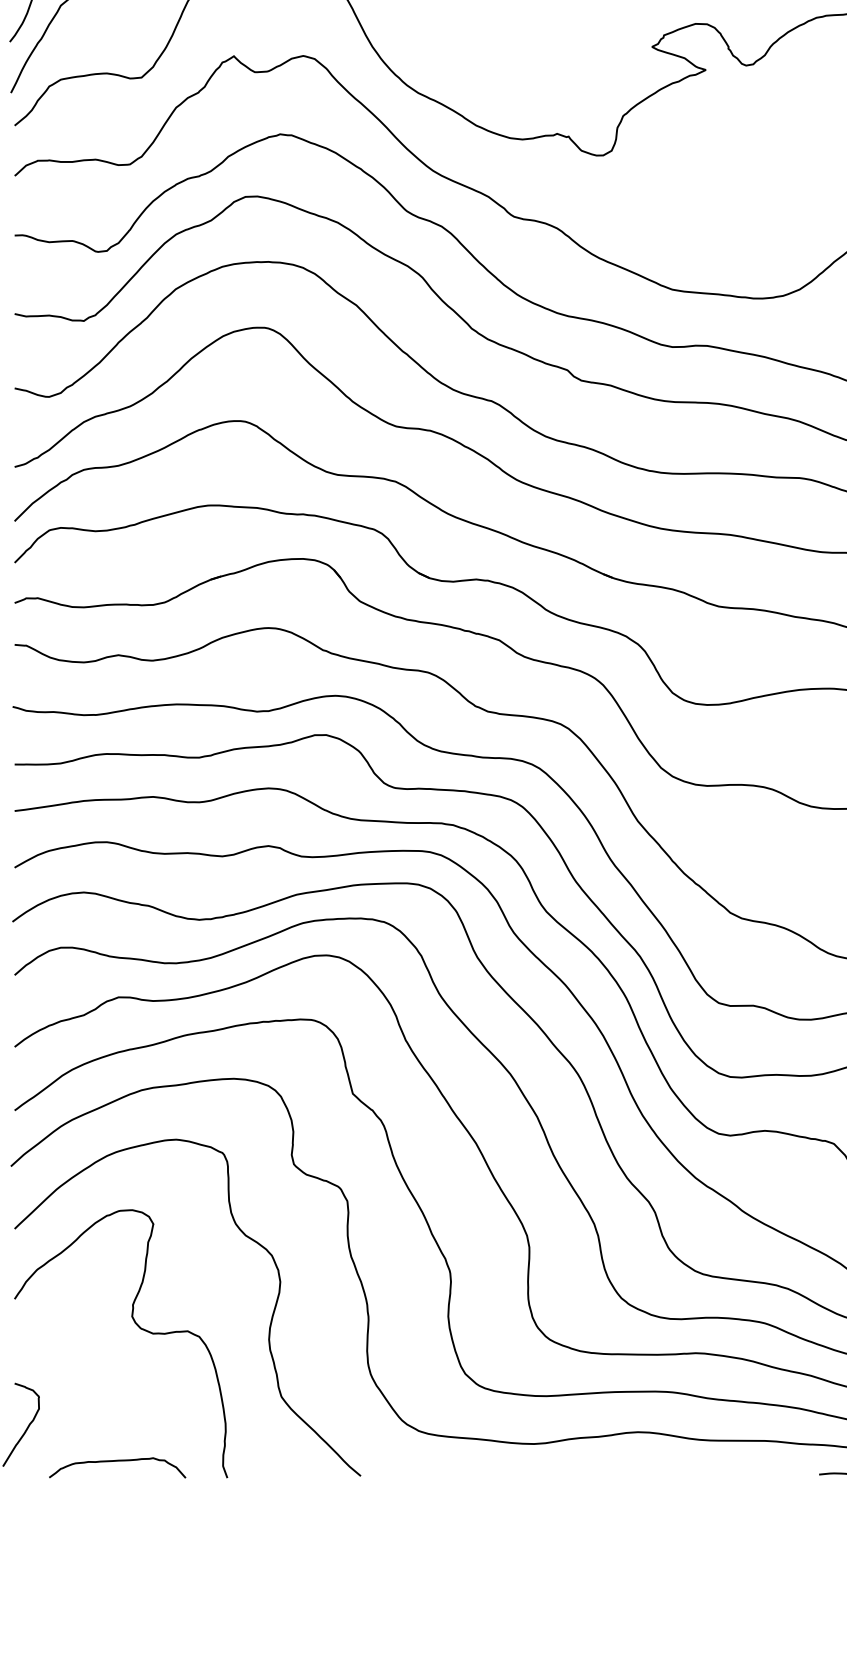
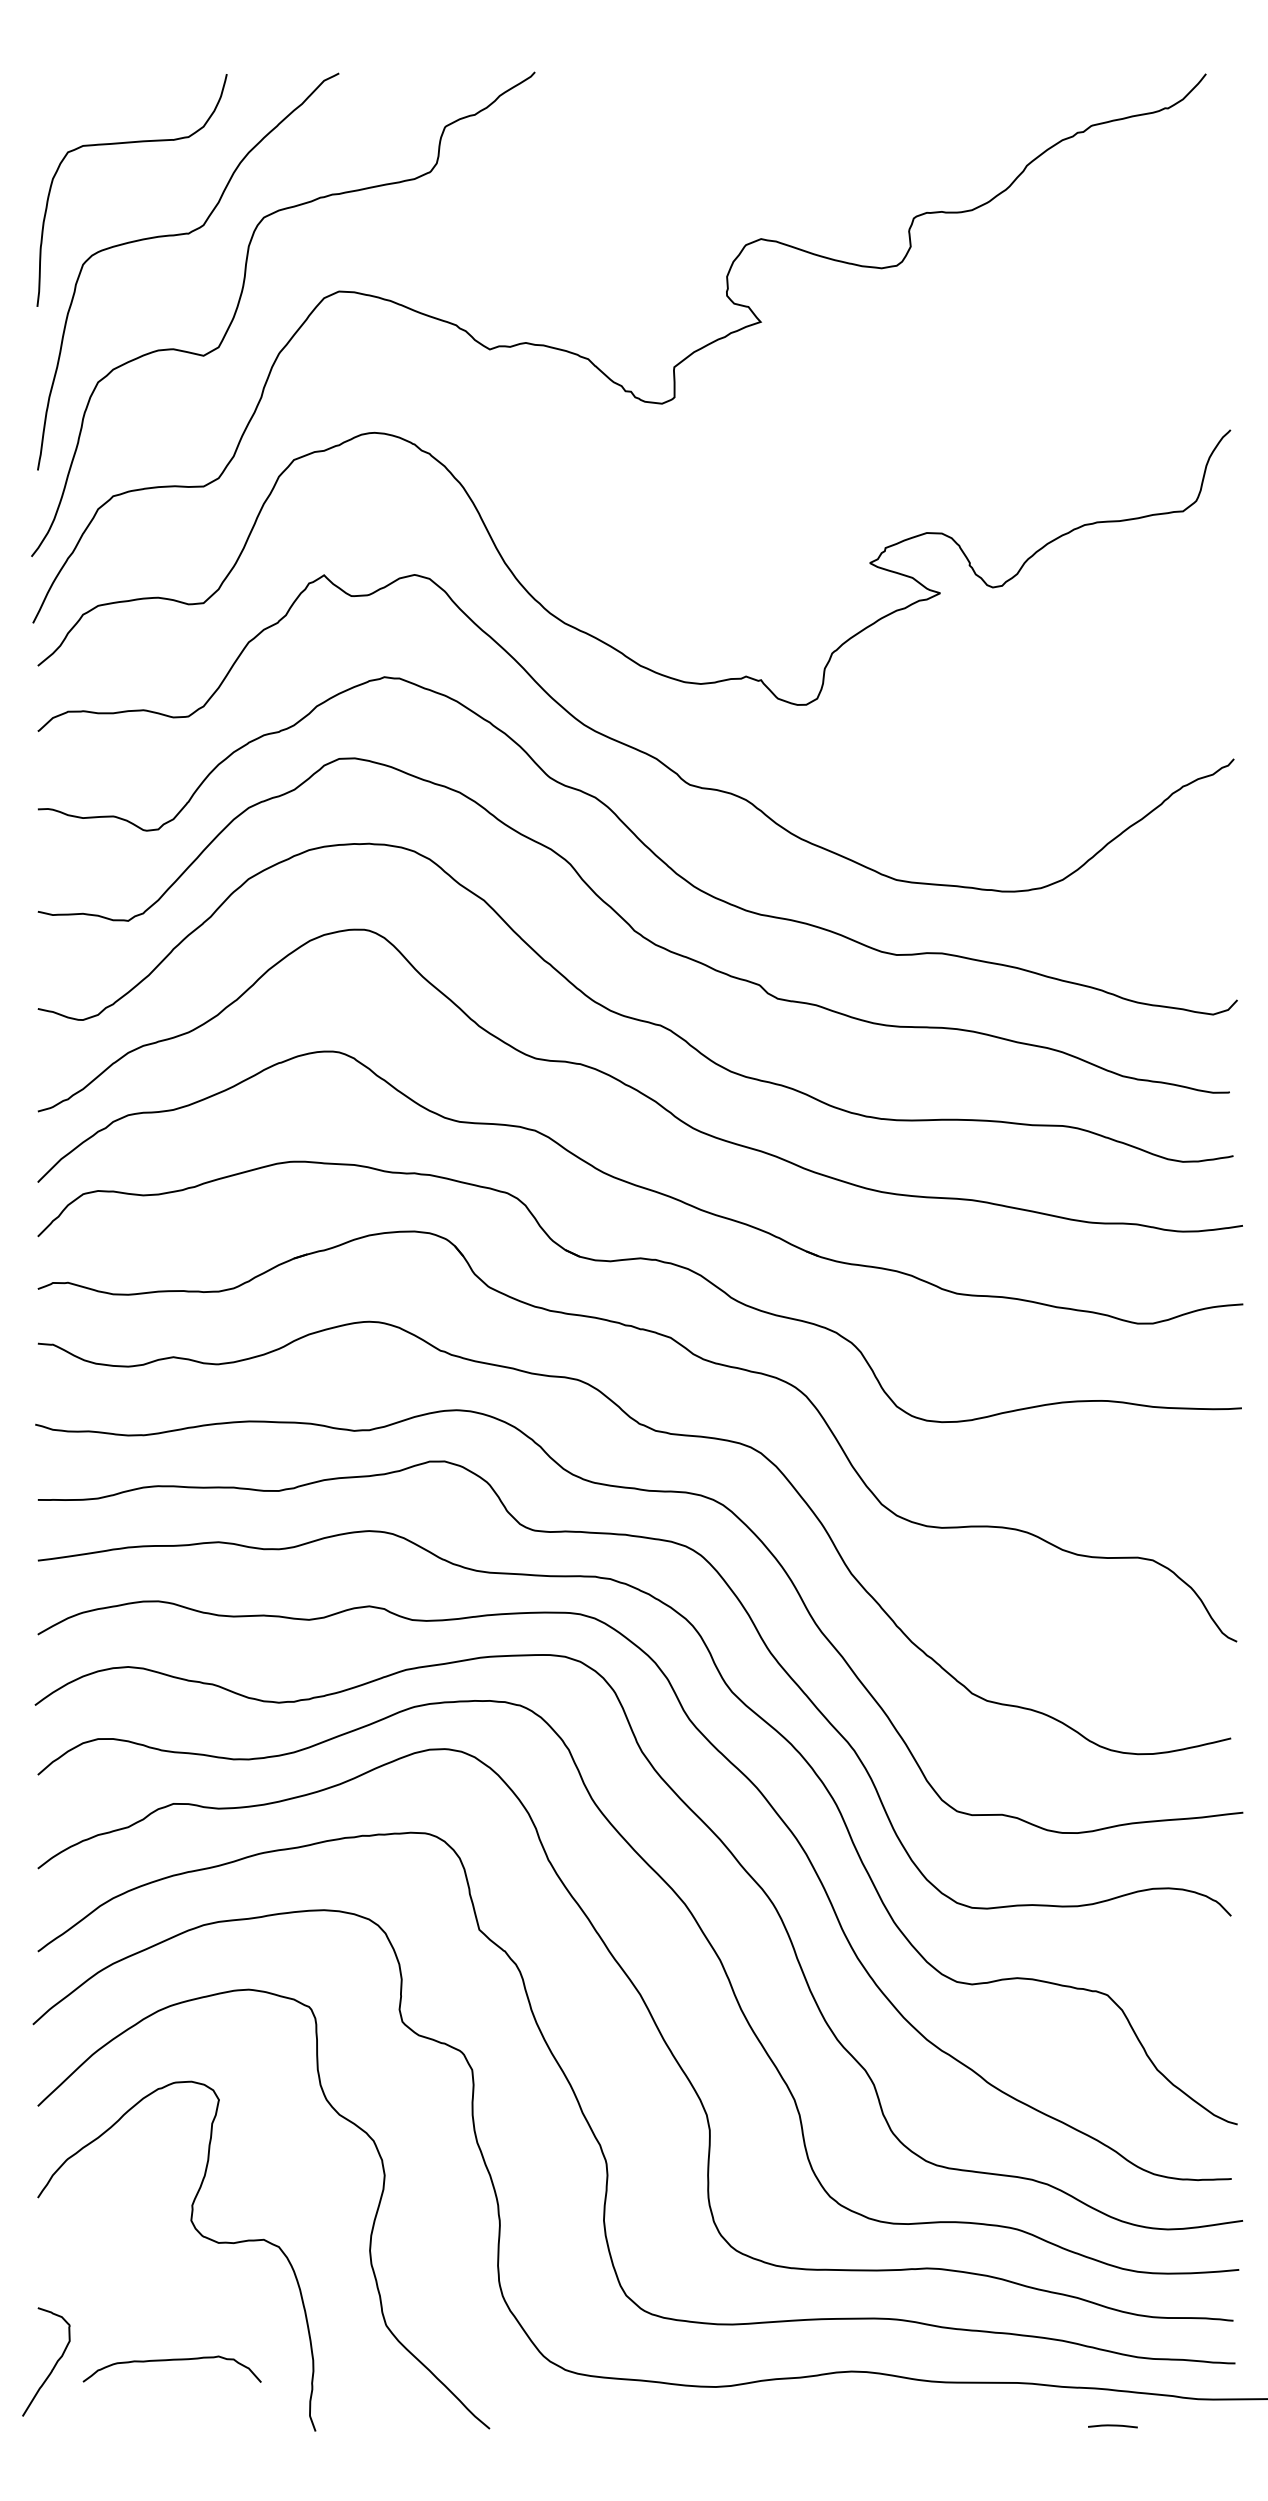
curve: (117, 1461) -> (171, 2360), moved

